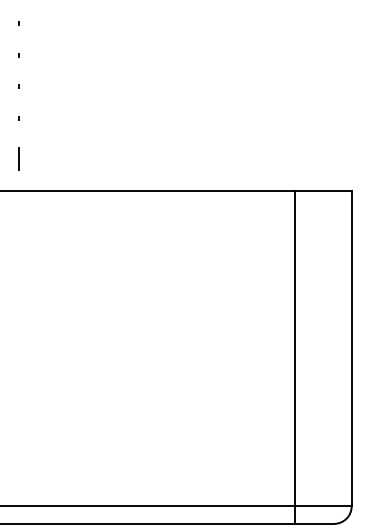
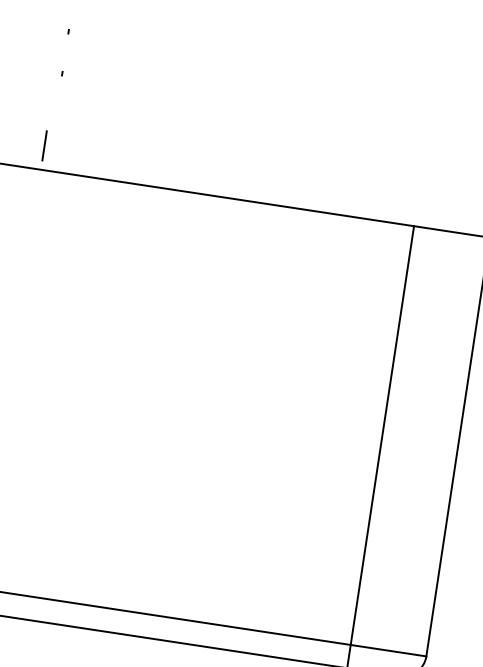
line: (18, 158) -> (43, 144), moved

